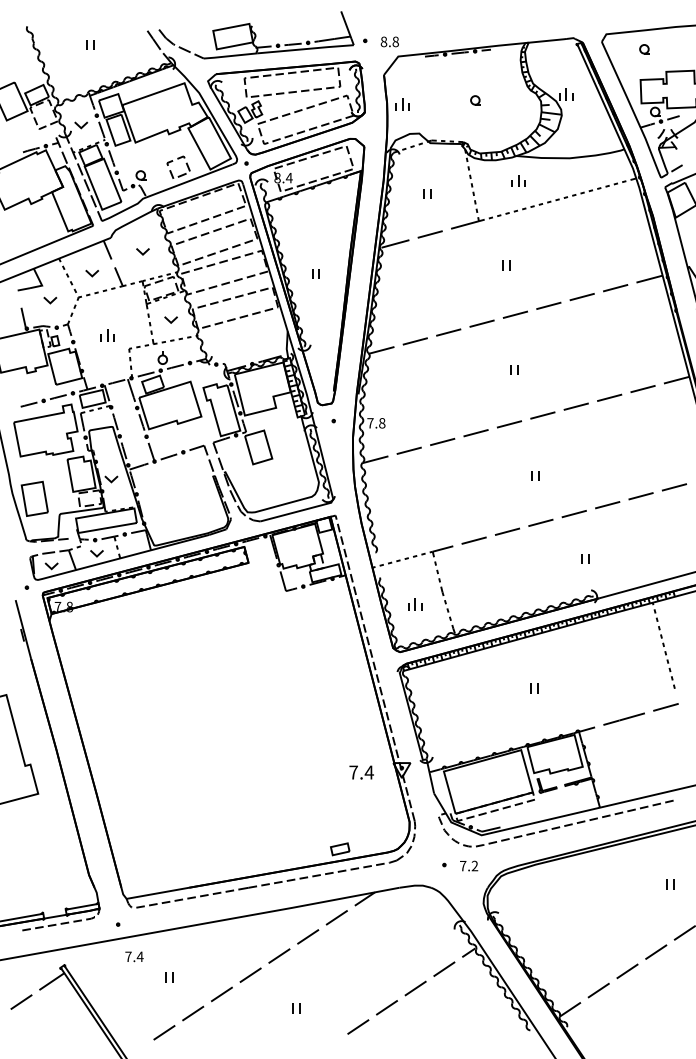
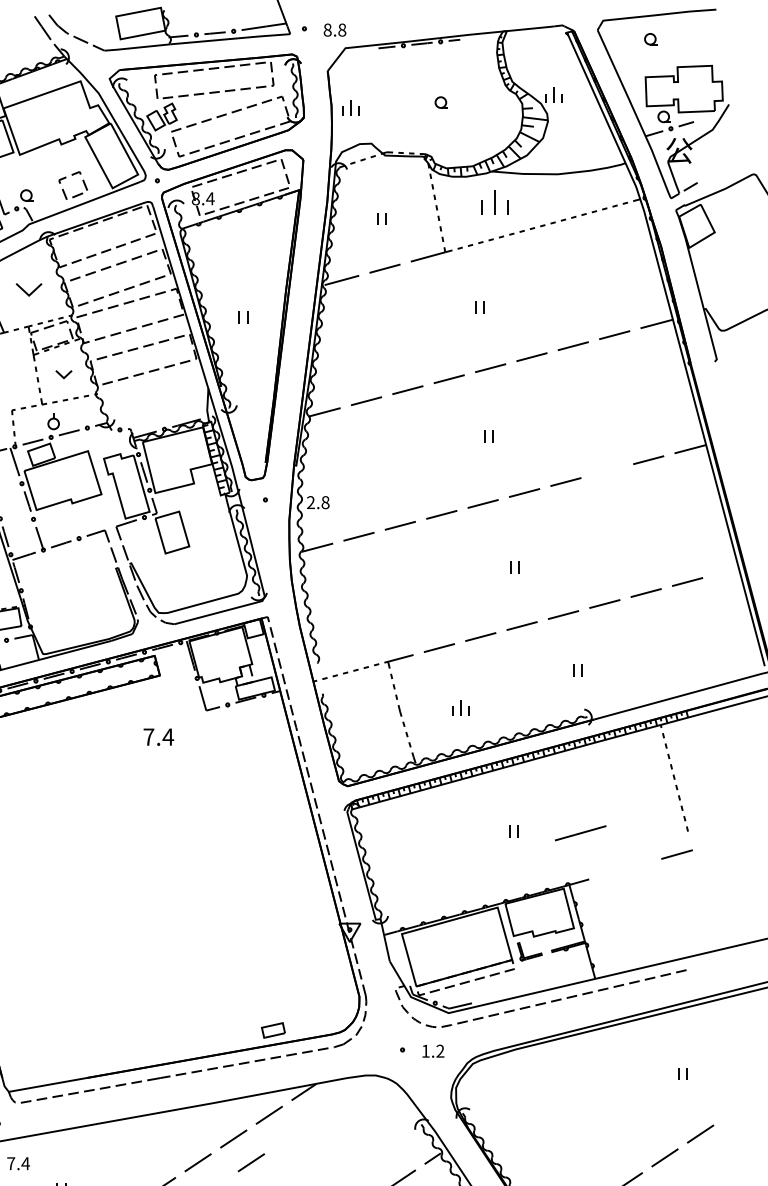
part: (518, 180) -> (494, 201), size x1.6
part: (142, 251) -> (28, 289), size x1.6
line: (609, 397) -> (607, 470), removed
text: (370, 423) -> (310, 502), 7.8 -> 2.8
part: (415, 604) -> (460, 708), moved
line: (623, 718) -> (579, 832), moved
text: (361, 772) -> (158, 737), moved
text: (463, 866) -> (426, 1051), 7.2 -> 1.2
line: (322, 955) -> (251, 1162), added

